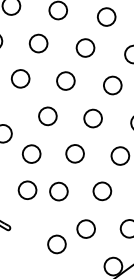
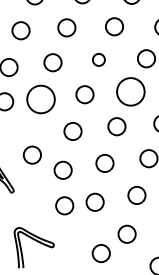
circle: (85, 47) -> (98, 59), size x0.7
circle: (20, 78) -> (40, 99), size x1.6
circle: (112, 85) -> (130, 91), size x1.6

